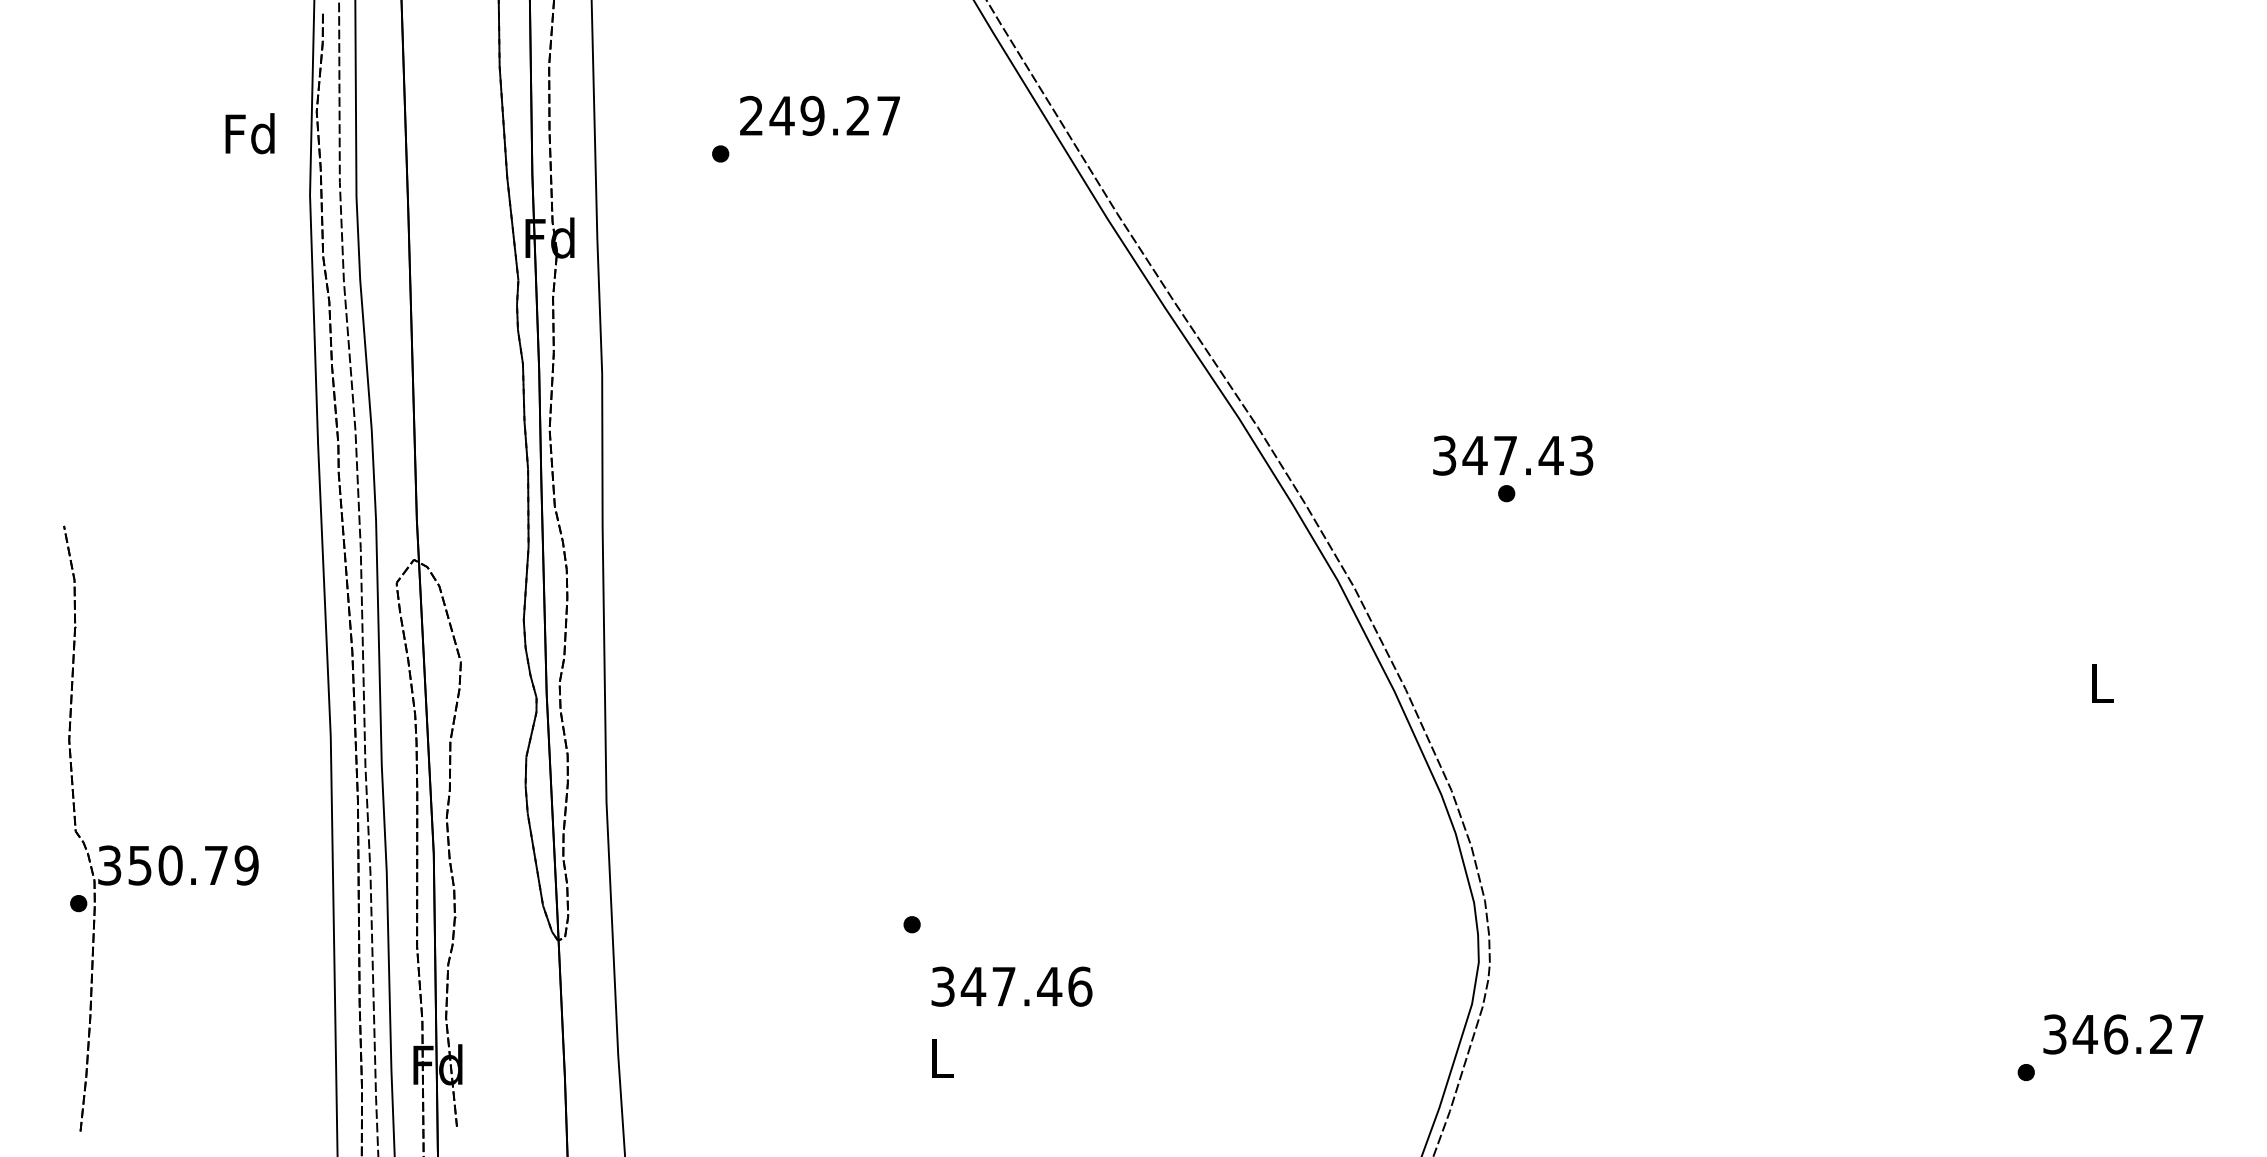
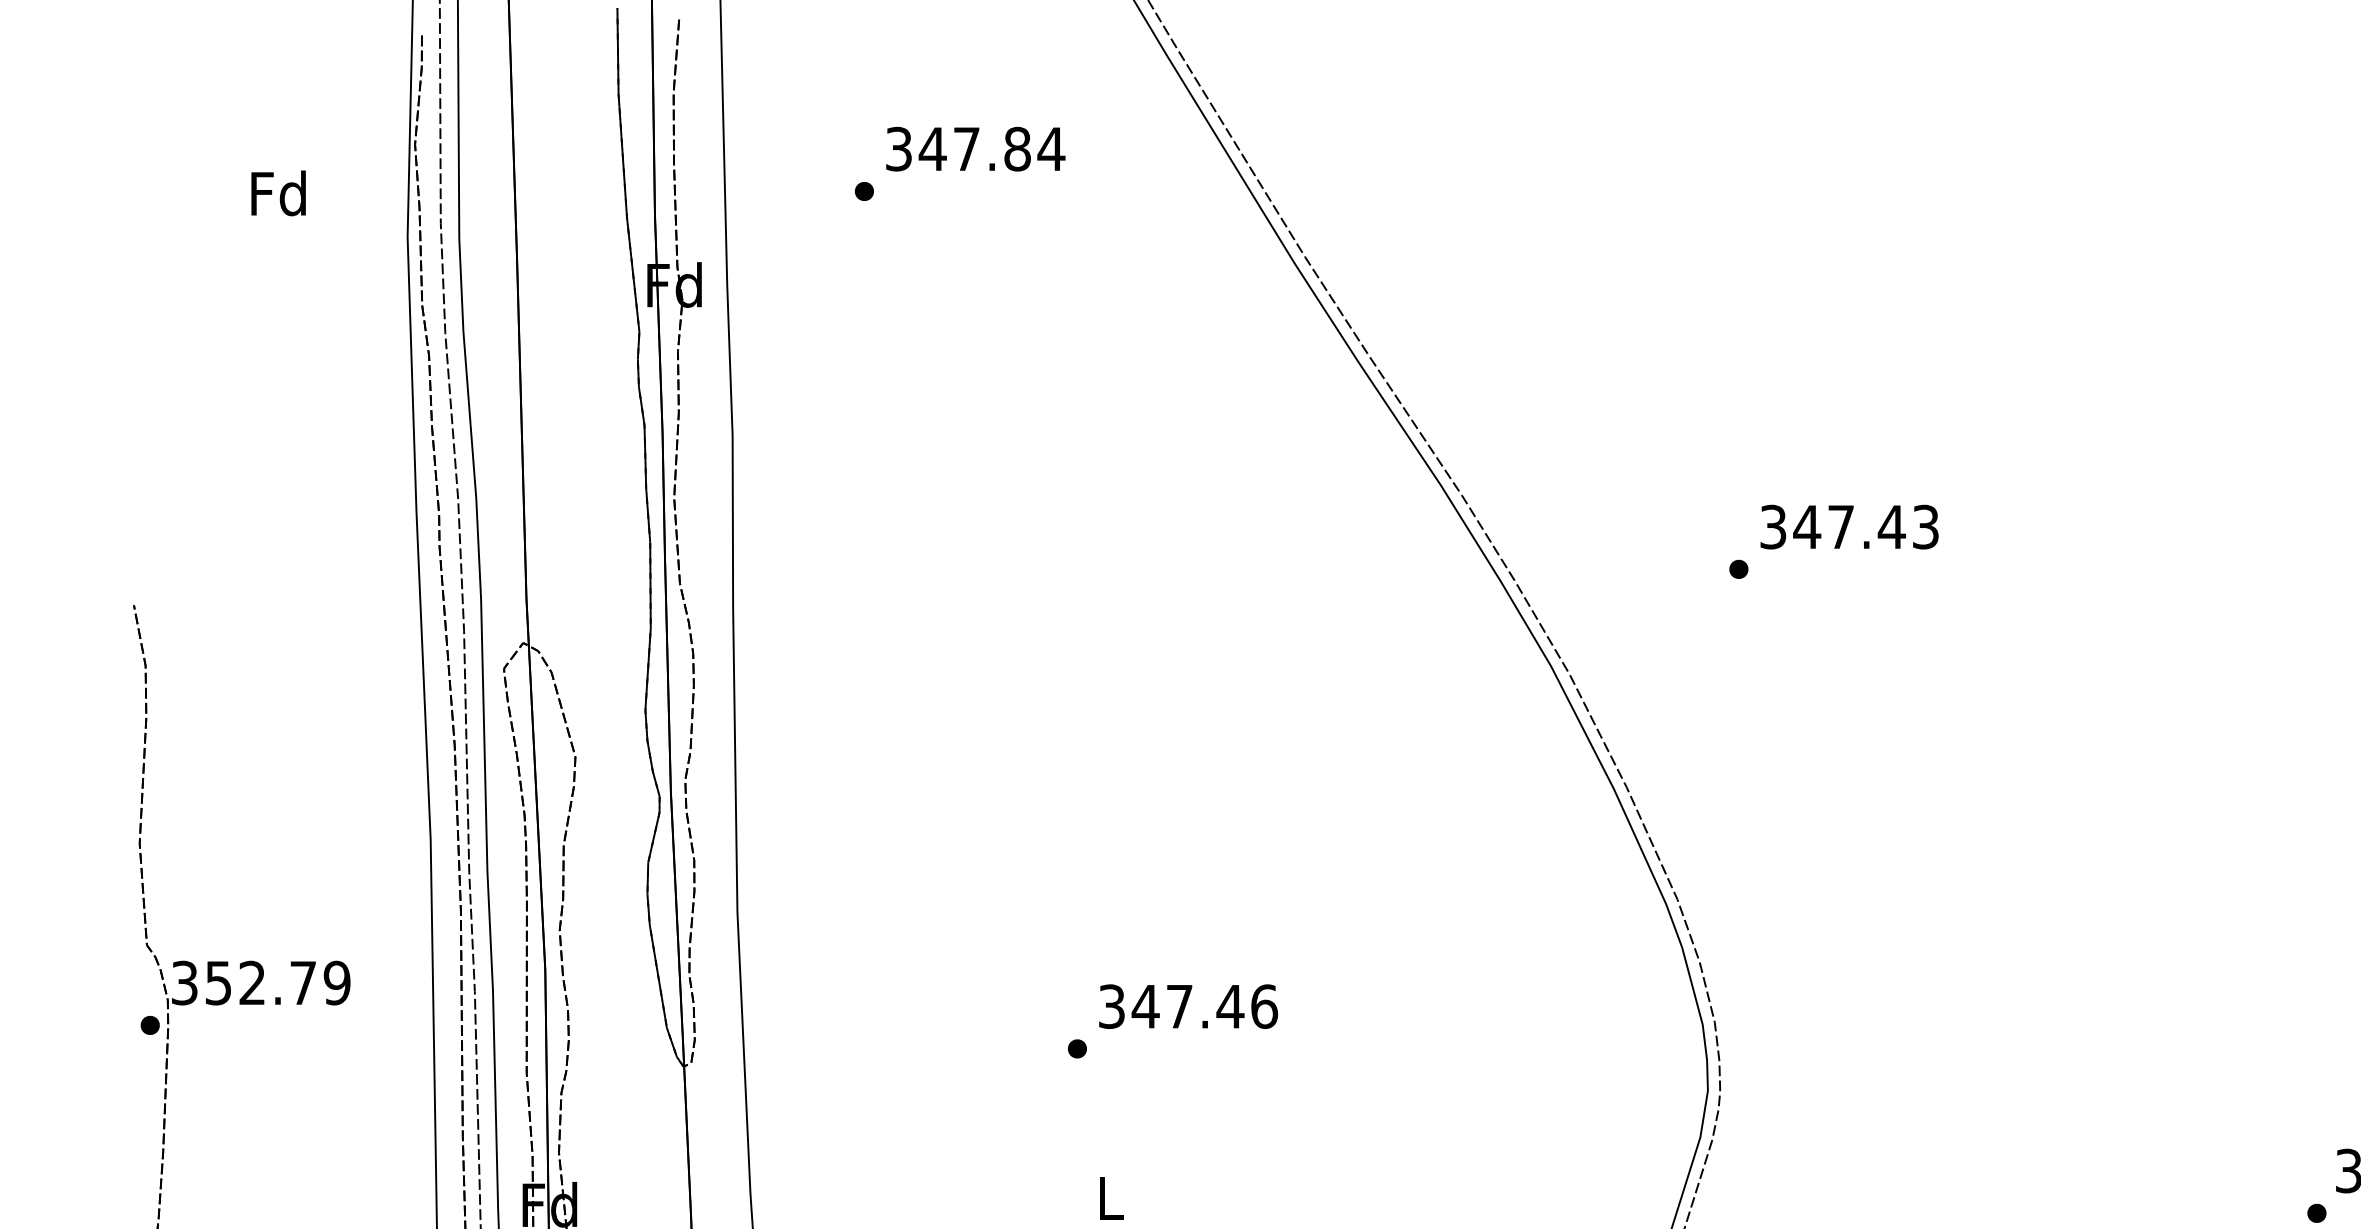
text: (820, 115) -> (975, 148), 249.27 -> 347.84
text: (249, 133) -> (277, 193), moved
text: (1513, 455) -> (1849, 526), moved
text: (170, 865) -> (252, 983), 350.79 -> 352.79
text: (1011, 986) -> (1187, 1006), moved

